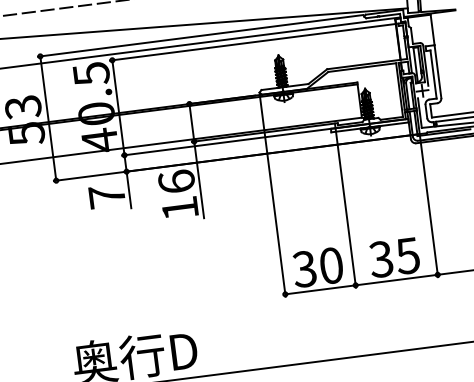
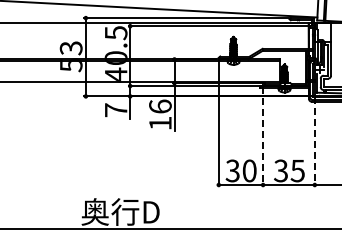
line: (428, 205) -> (314, 141), solid -> dashed
line: (346, 208) -> (263, 136), solid -> dashed

